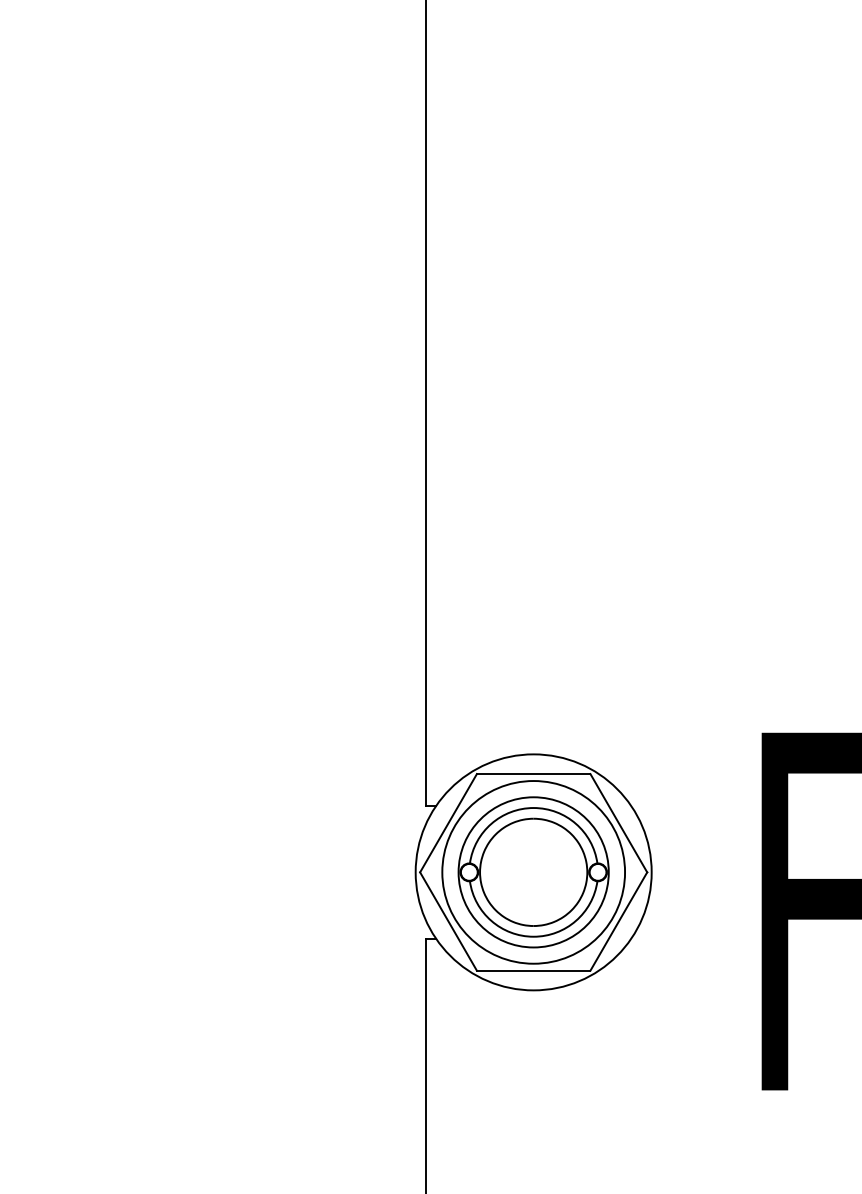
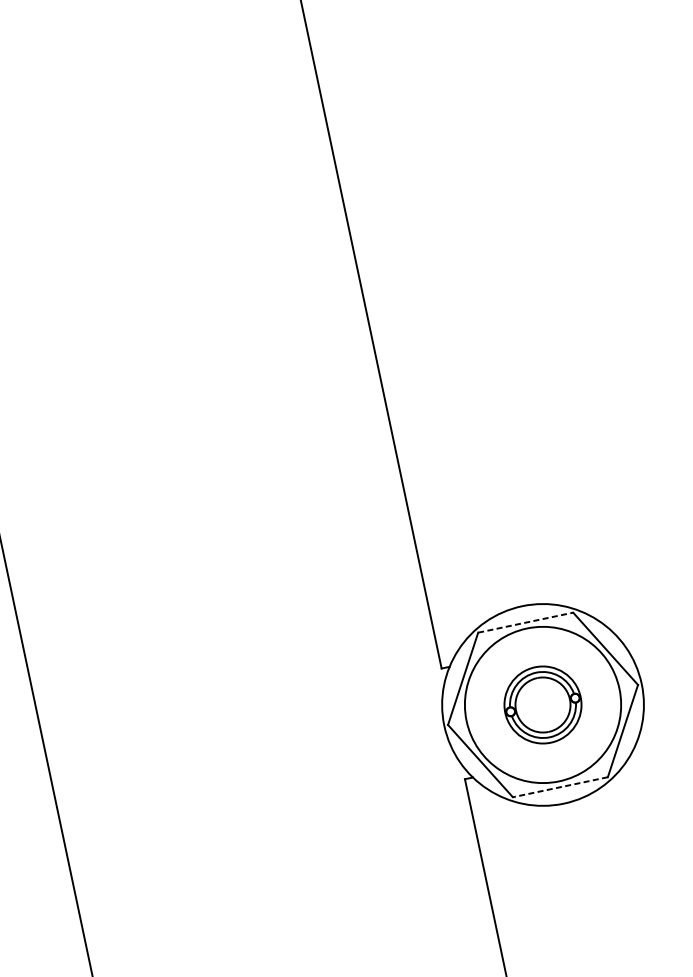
line: (533, 774) -> (525, 623), solid -> dashed
part: (533, 872) -> (542, 705), size x0.6
line: (533, 970) -> (560, 787), solid -> dashed

